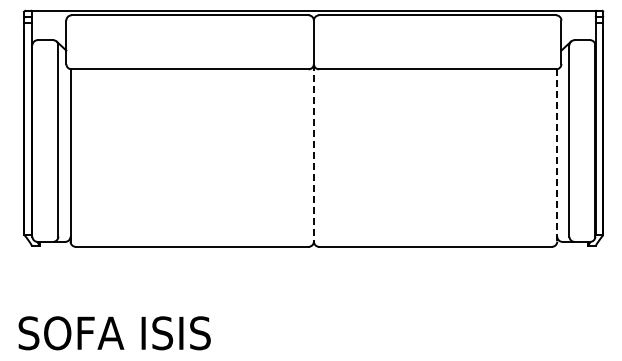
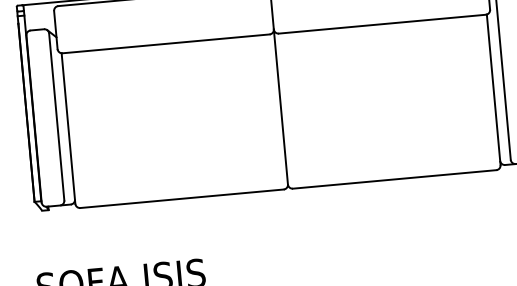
line: (313, 152) -> (280, 106), dashed -> solid
line: (557, 155) -> (493, 89), dashed -> solid

